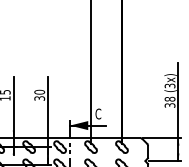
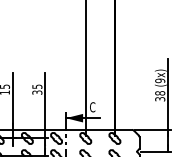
text: (170, 85) -> (160, 80), (3x) -> (9x)
text: (39, 91) -> (37, 86), 30 -> 35

